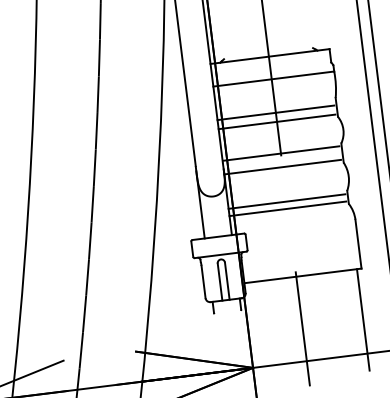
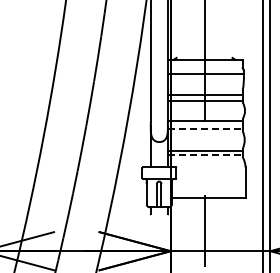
line: (282, 167) -> (204, 129), solid -> dashed
line: (287, 208) -> (204, 155), solid -> dashed
line: (362, 319) -> (242, 229), removed

